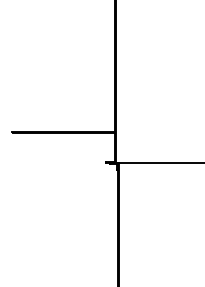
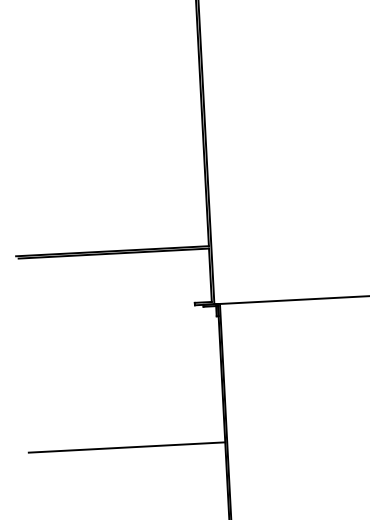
line: (65, 236) -> (126, 446), added

